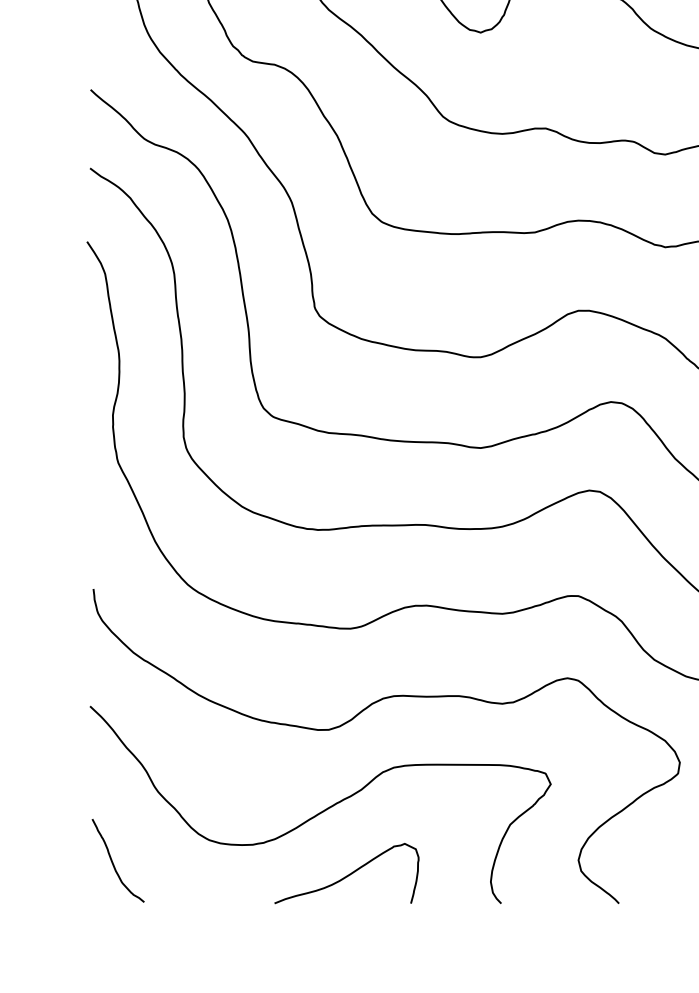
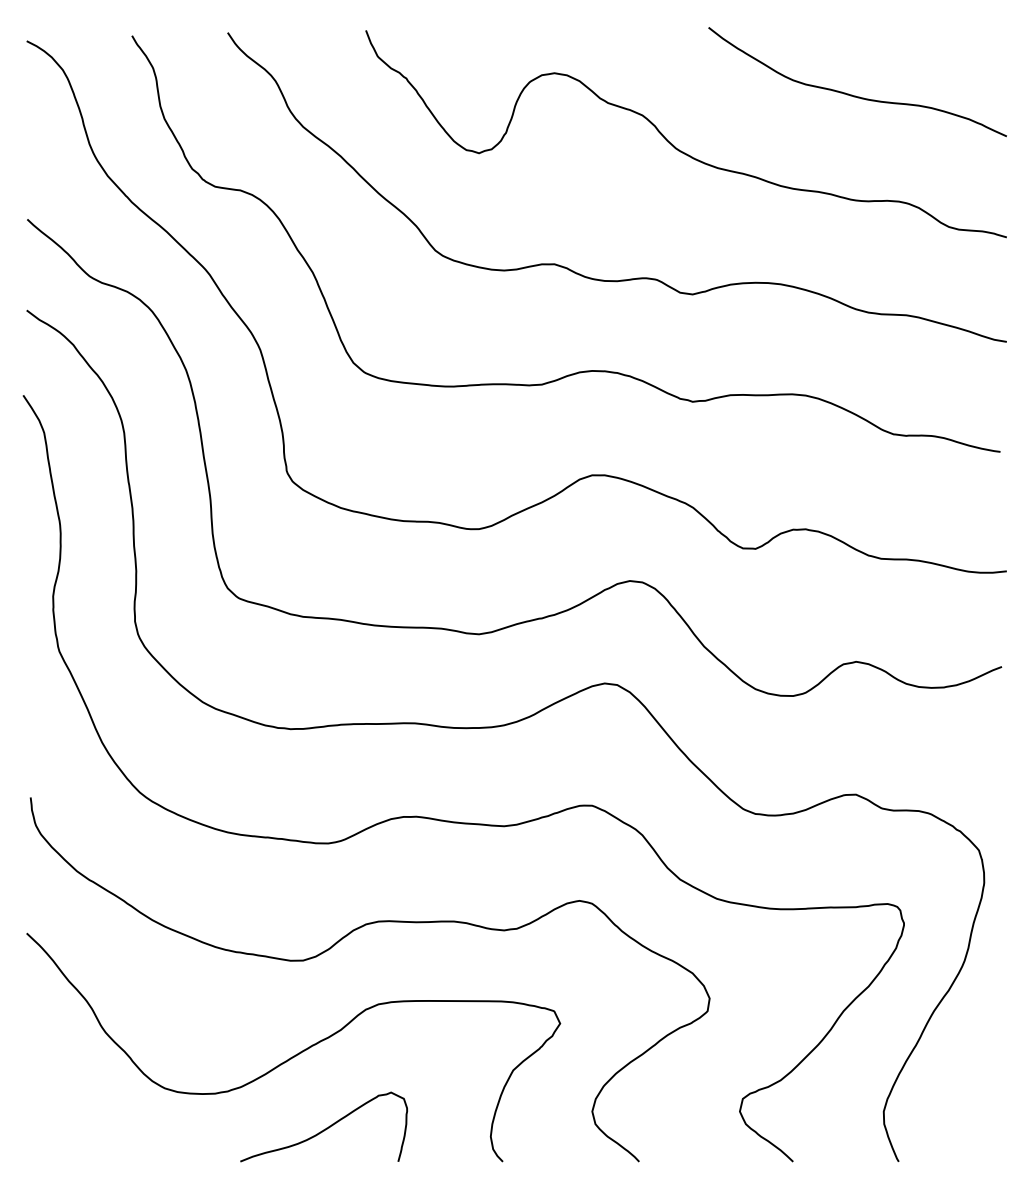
curve: (113, 861) -> (53, 1113), removed

